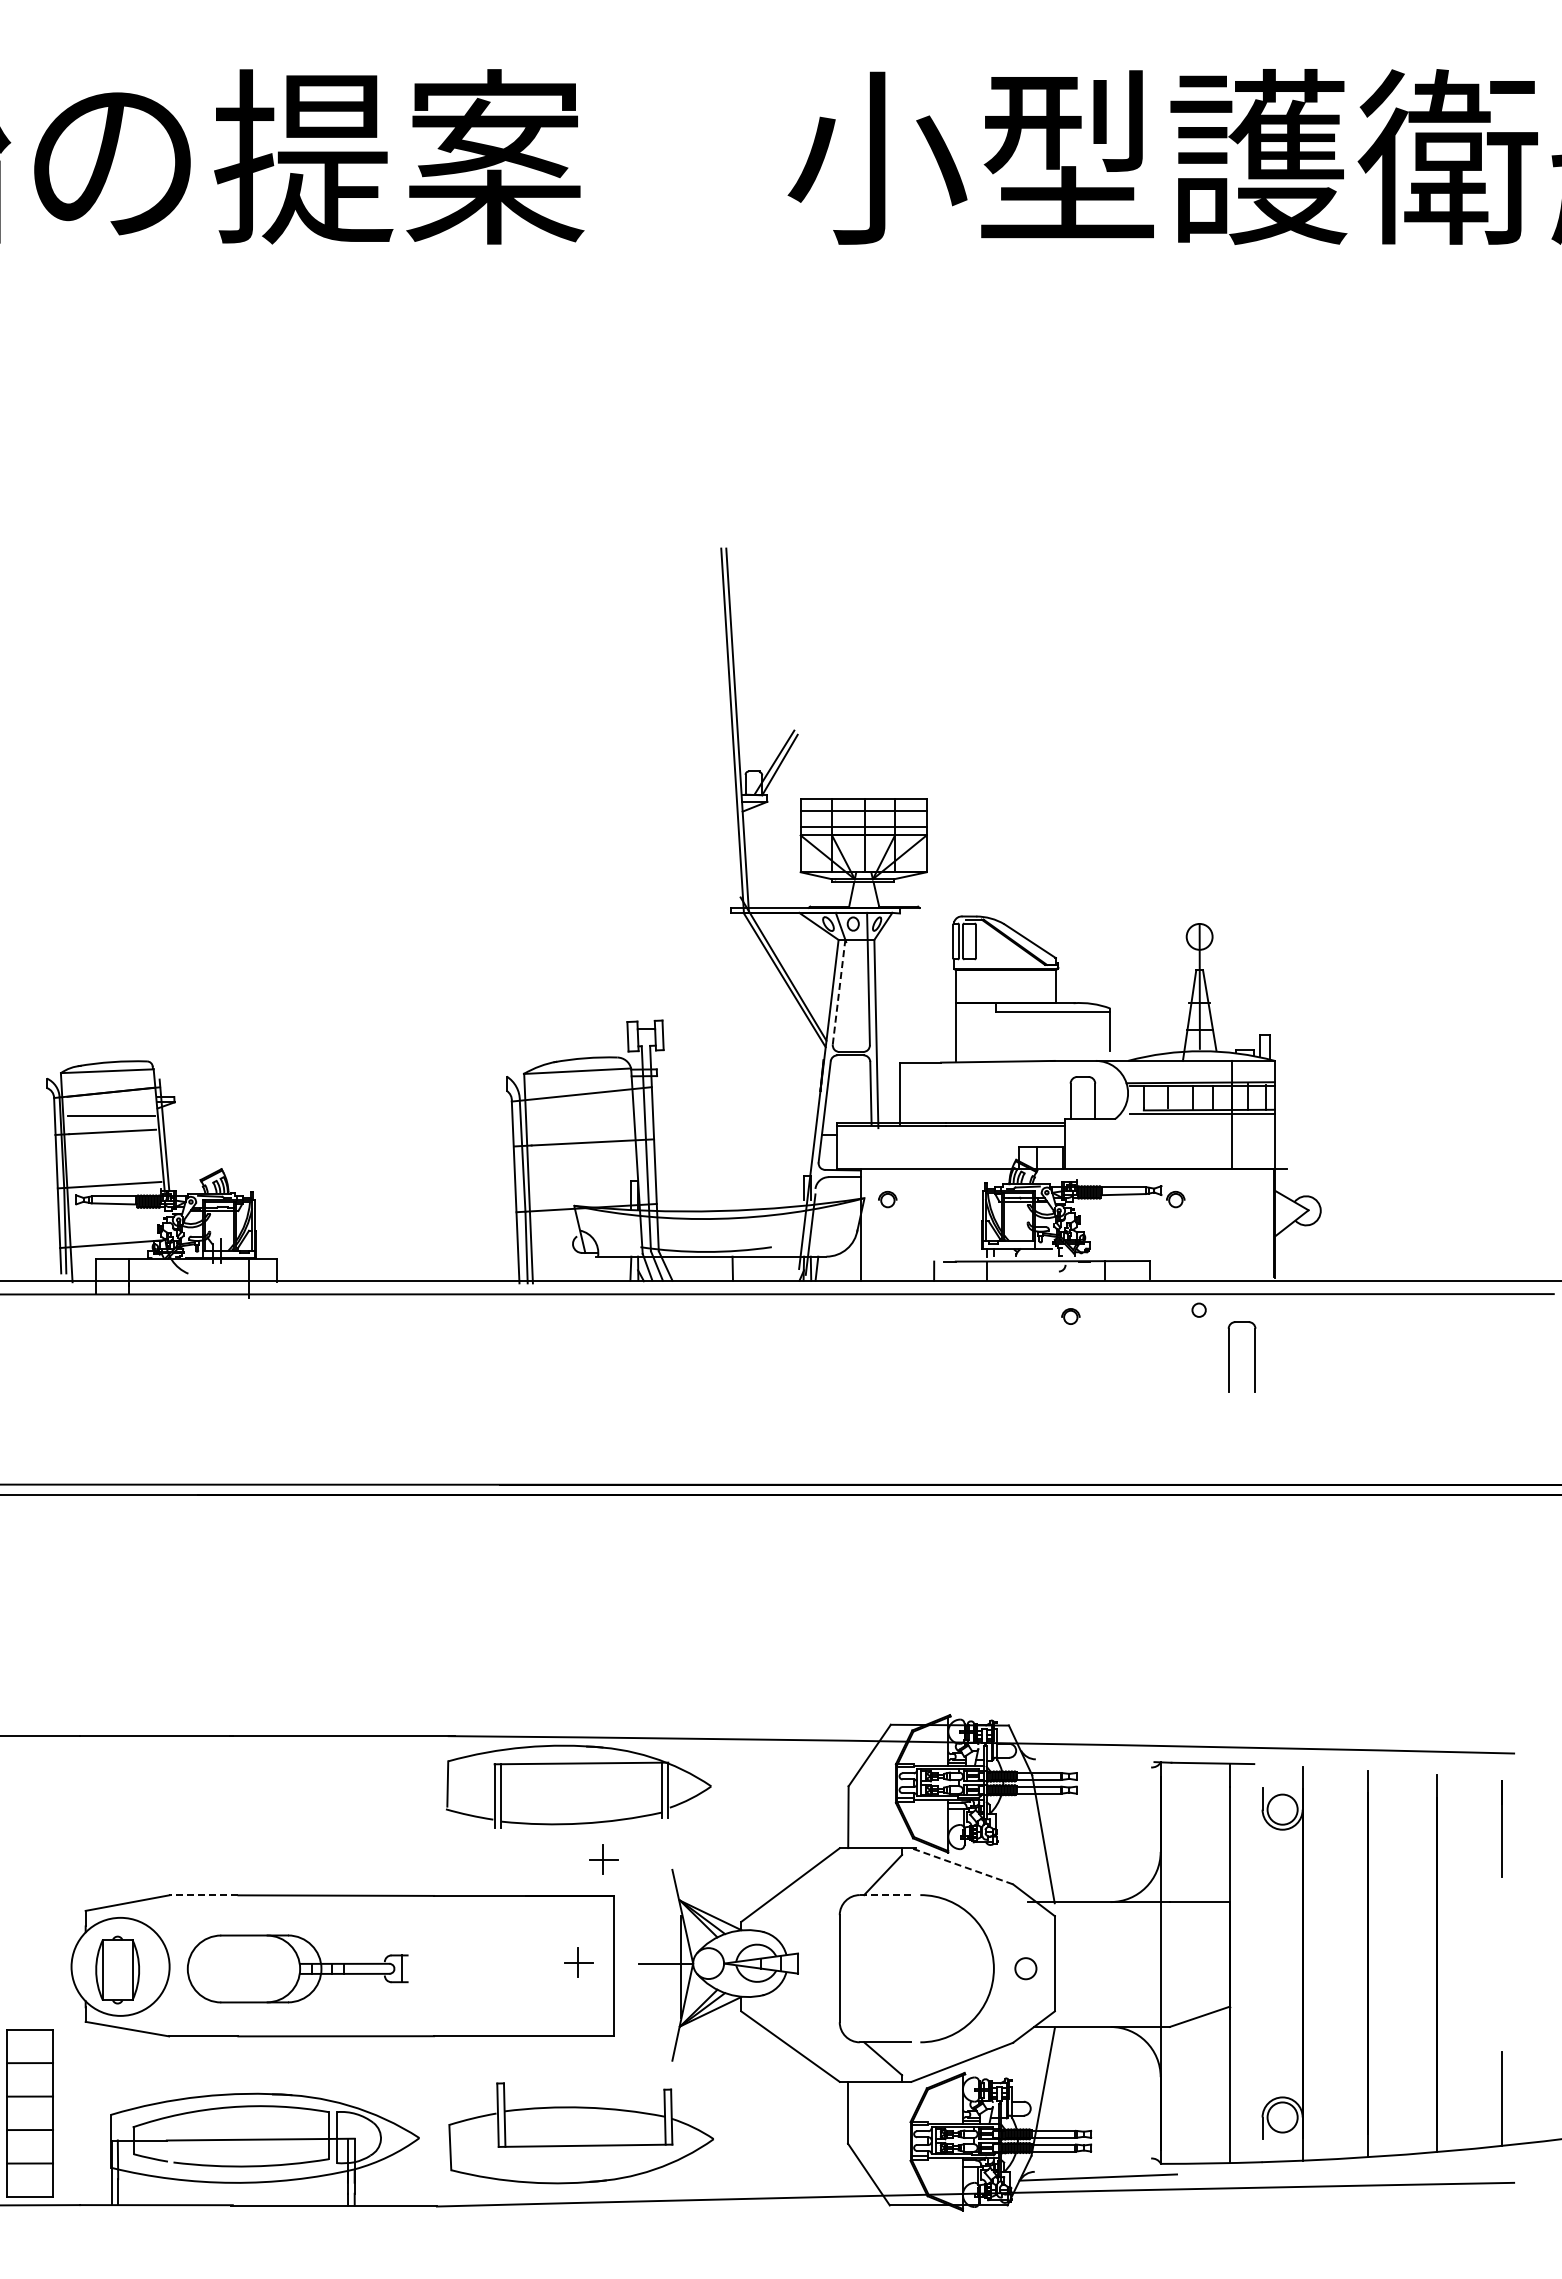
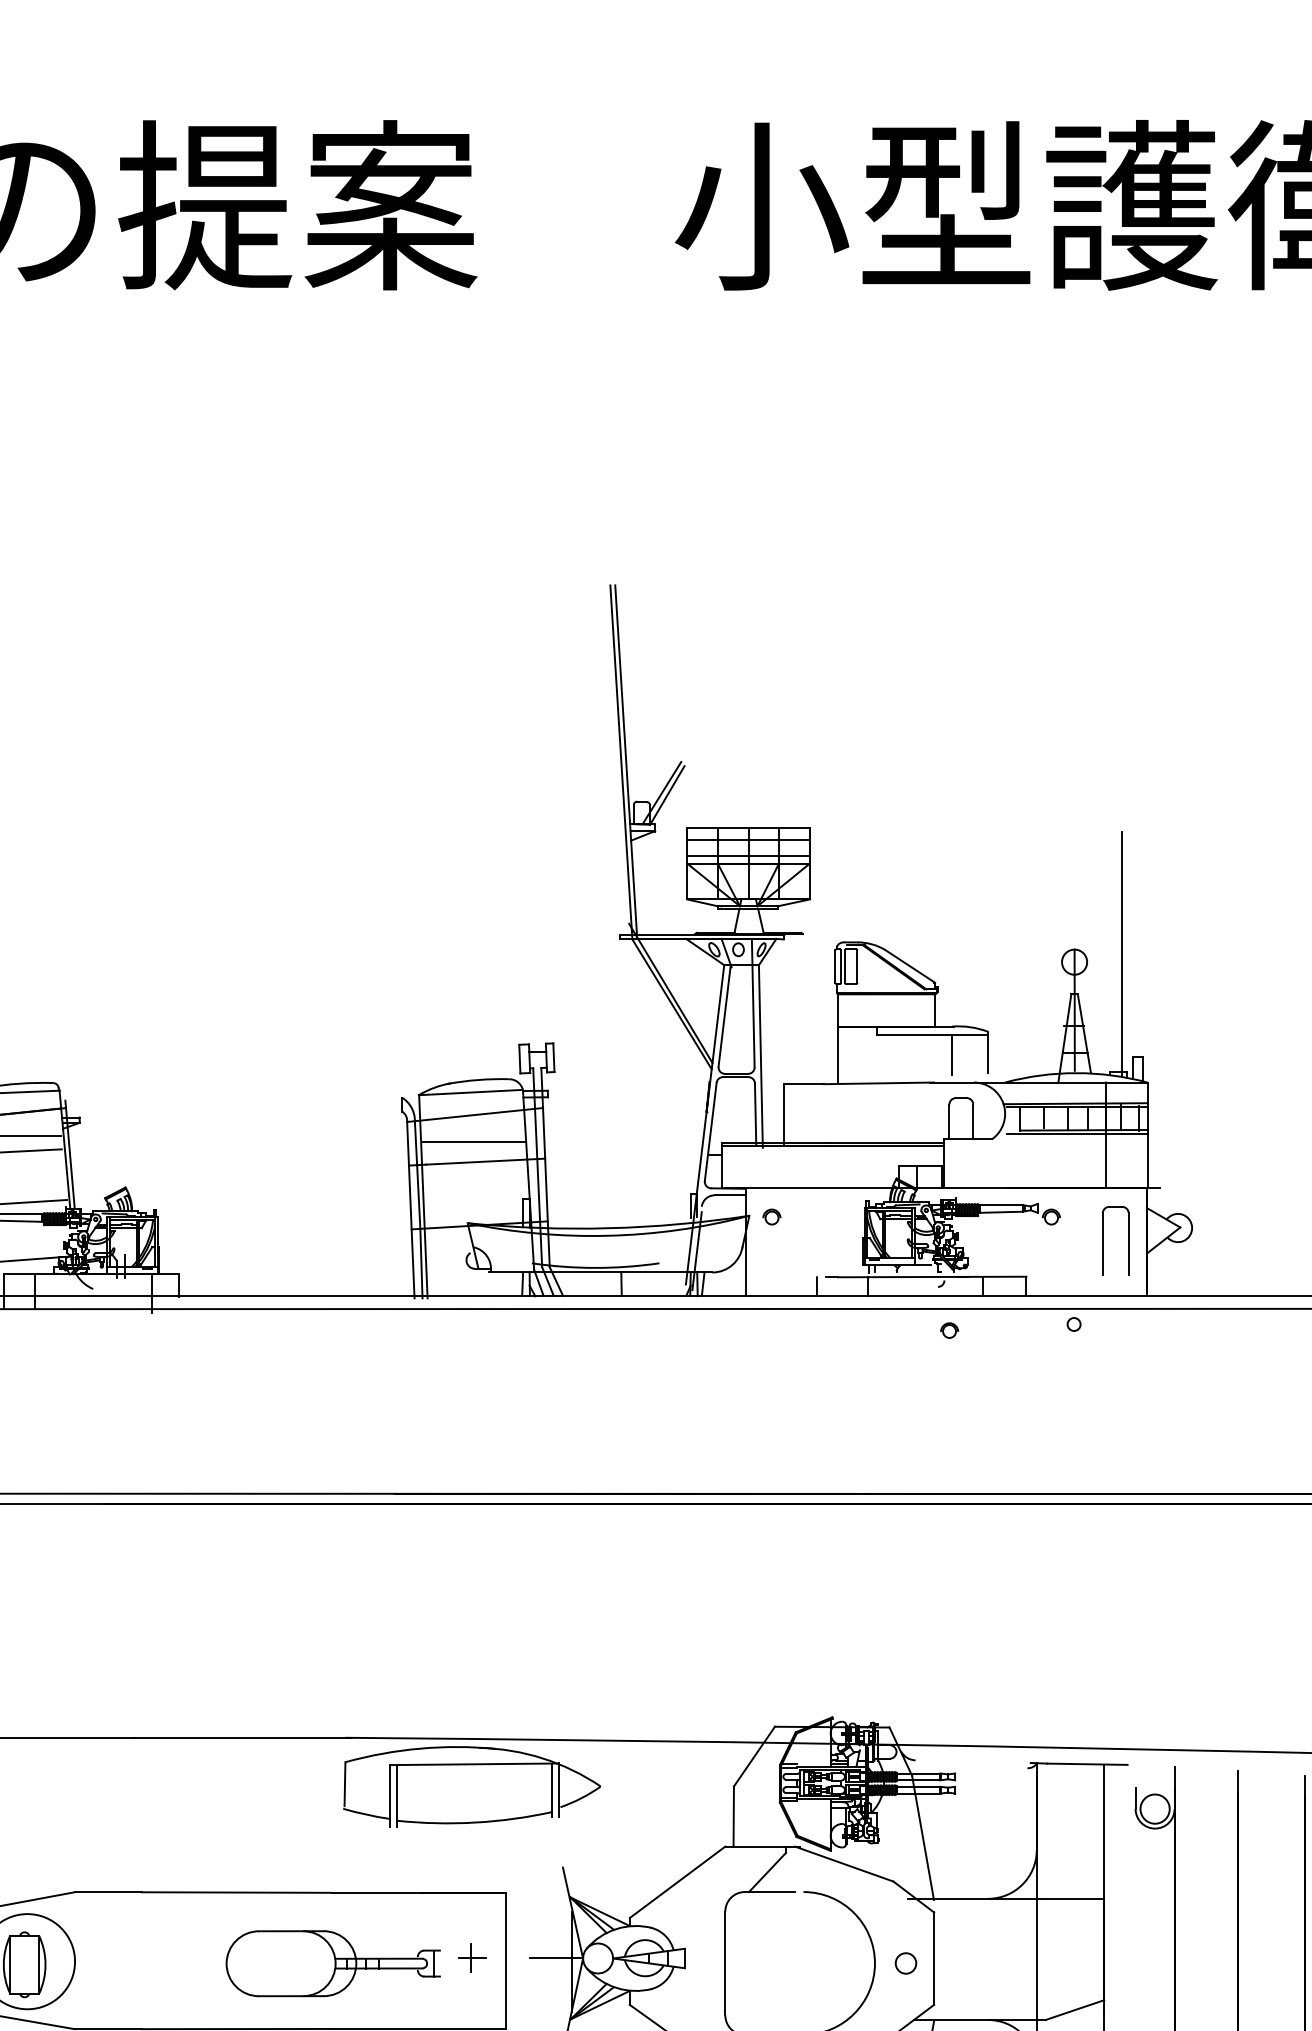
line: (1248, 928) -> (1121, 954), added
line: (839, 992) -> (725, 1016), dashed -> solid
line: (1073, 1031) -> (952, 1053), added
line: (580, 1121) -> (473, 1141), added
part: (1229, 1356) -> (1103, 1240), moved
part: (603, 1859) -> (496, 1857), removed
line: (962, 1866) -> (844, 1864), dashed -> solid
line: (203, 1895) -> (107, 1892), dashed -> solid
line: (885, 1895) -> (769, 1892), dashed -> solid
part: (297, 1968) -> (333, 1963), moved

